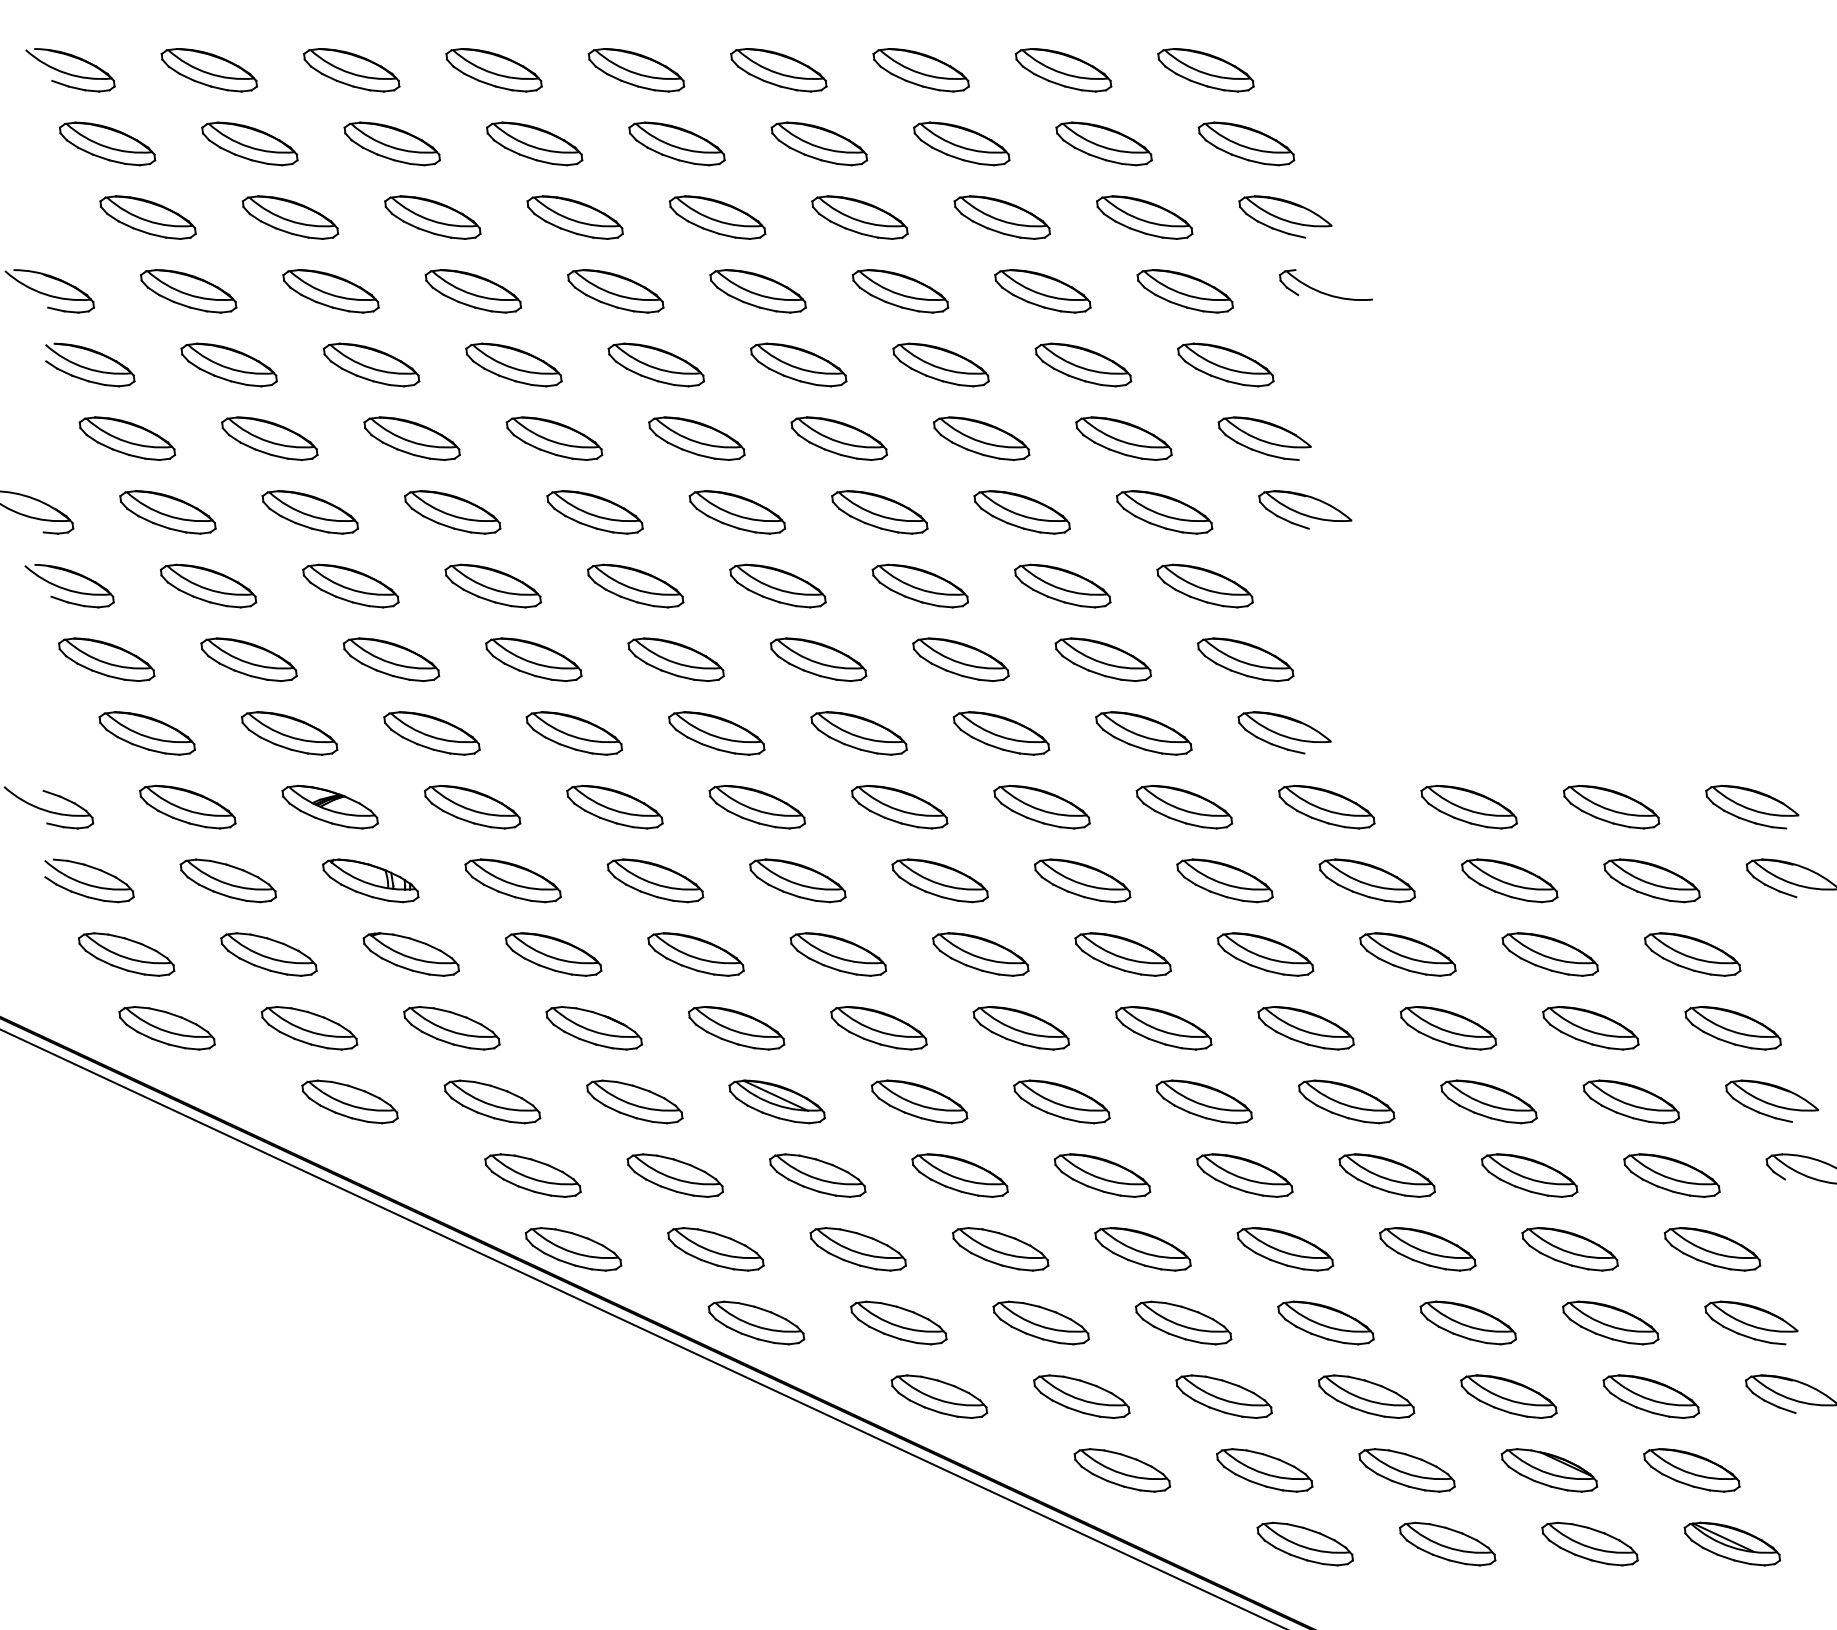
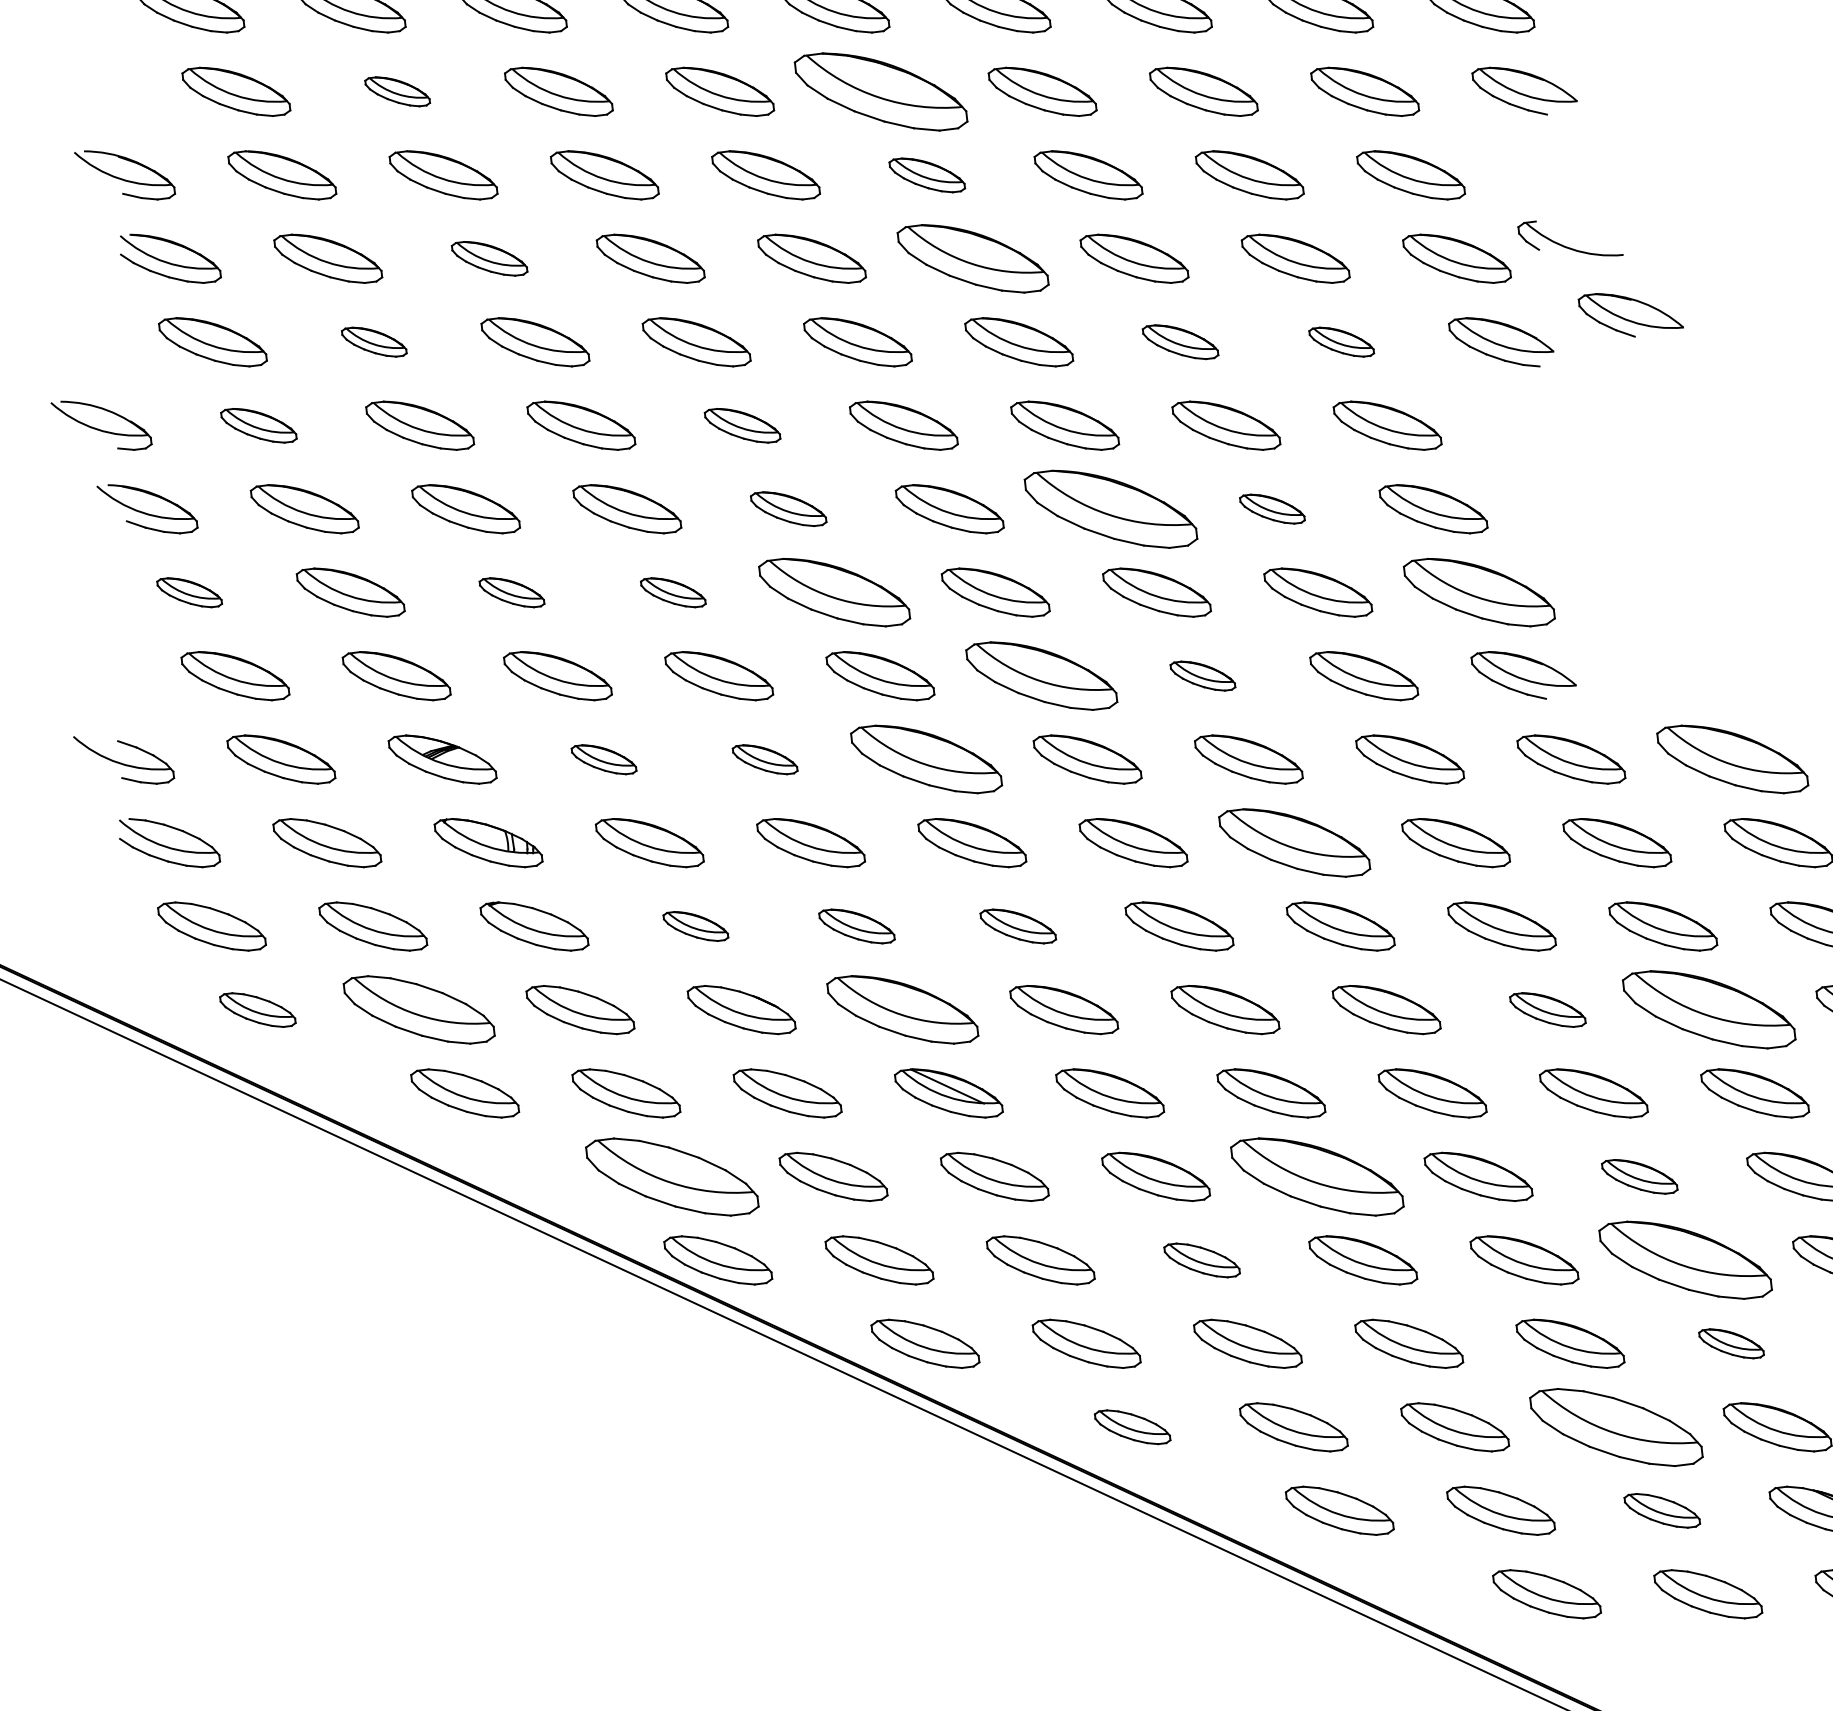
part: (290, 217) -> (397, 91), size x0.6
part: (717, 217) -> (881, 91), size x1.6
part: (757, 291) -> (926, 175), size x0.7
part: (1321, 291) -> (1565, 245), moved
part: (371, 364) -> (489, 258), size x0.7
part: (798, 364) -> (973, 258), size x1.4
part: (269, 438) -> (373, 342), size x0.6
part: (981, 438) -> (1180, 342), size x0.7
part: (1123, 438) -> (1341, 342), size x0.6
part: (1305, 509) -> (1631, 314), moved
part: (167, 512) -> (258, 425), size x0.7
part: (594, 512) -> (741, 425), size x0.7
part: (635, 585) -> (788, 508), size x0.7
part: (920, 585) -> (1111, 508), size x1.6
part: (1062, 585) -> (1272, 508), size x0.6
part: (106, 659) -> (189, 592), size x0.6
part: (391, 659) -> (512, 592), size x0.6
part: (533, 659) -> (672, 592), size x0.6
part: (675, 659) -> (833, 592), size x1.4
part: (1245, 659) -> (1479, 592), size x1.4
part: (858, 733) -> (1040, 676), size x1.4
part: (1001, 733) -> (1202, 676), size x0.6
part: (472, 807) -> (603, 759), size x0.6
part: (614, 807) -> (764, 759), size x0.6
part: (756, 807) -> (925, 759), size x1.4
part: (1468, 807) -> (1731, 759), size x1.4
part: (1082, 880) -> (1294, 842), size x1.4
part: (553, 954) -> (695, 926), size x0.6
part: (695, 954) -> (856, 926), size x0.7
part: (838, 954) -> (1018, 926), size x0.7
part: (166, 1028) -> (257, 1010), size x0.7
part: (309, 1028) -> (419, 1010), size x1.4
part: (736, 1028) -> (902, 1010), size x1.4
part: (1305, 1028) -> (1547, 1010), size x0.7
part: (1448, 1028) -> (1709, 1010), size x1.6
part: (532, 1175) -> (671, 1176), size x1.6
part: (1102, 1175) -> (1317, 1176), size x1.6
part: (1386, 1175) -> (1639, 1176), size x0.7
part: (1000, 1249) -> (1201, 1260), size x0.7
part: (1427, 1249) -> (1685, 1260), size x1.6
part: (1467, 1322) -> (1730, 1343), size x0.6
part: (939, 1396) -> (1132, 1427), size x0.7
part: (1366, 1396) -> (1616, 1427), size x1.6
part: (1406, 1470) -> (1661, 1510), size x0.7

